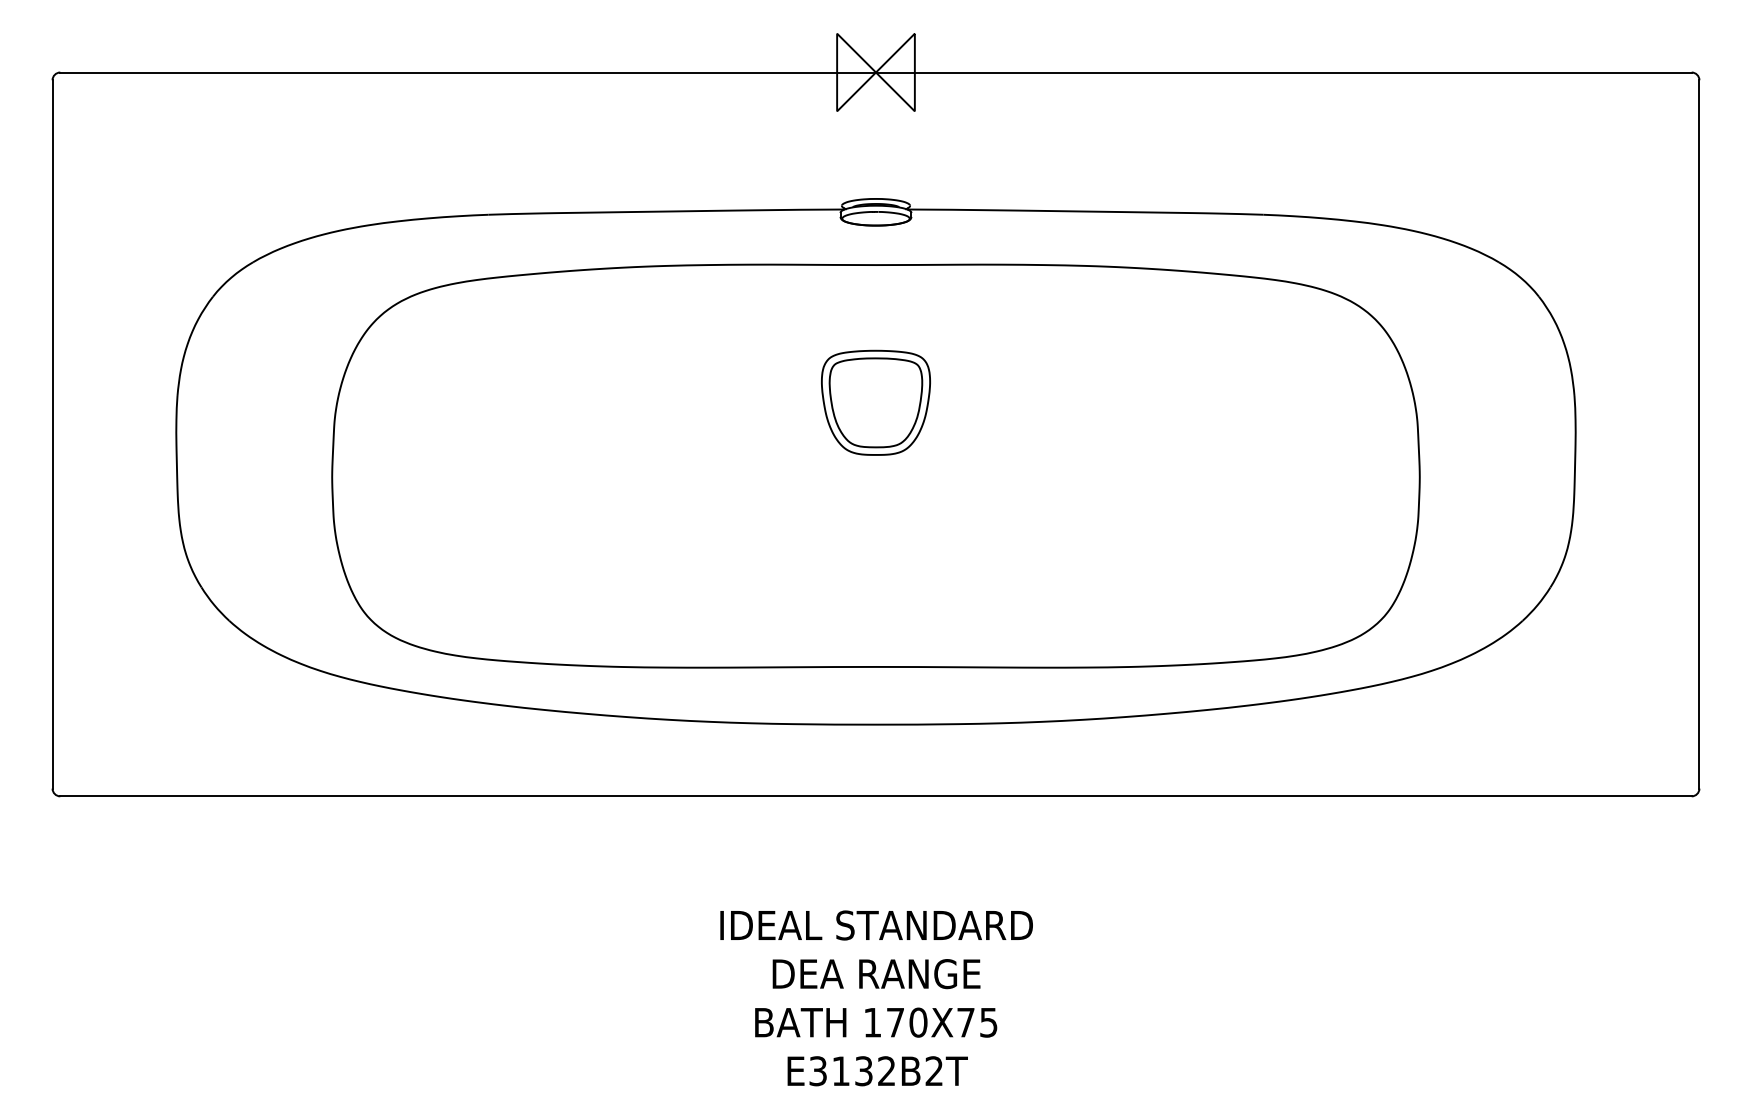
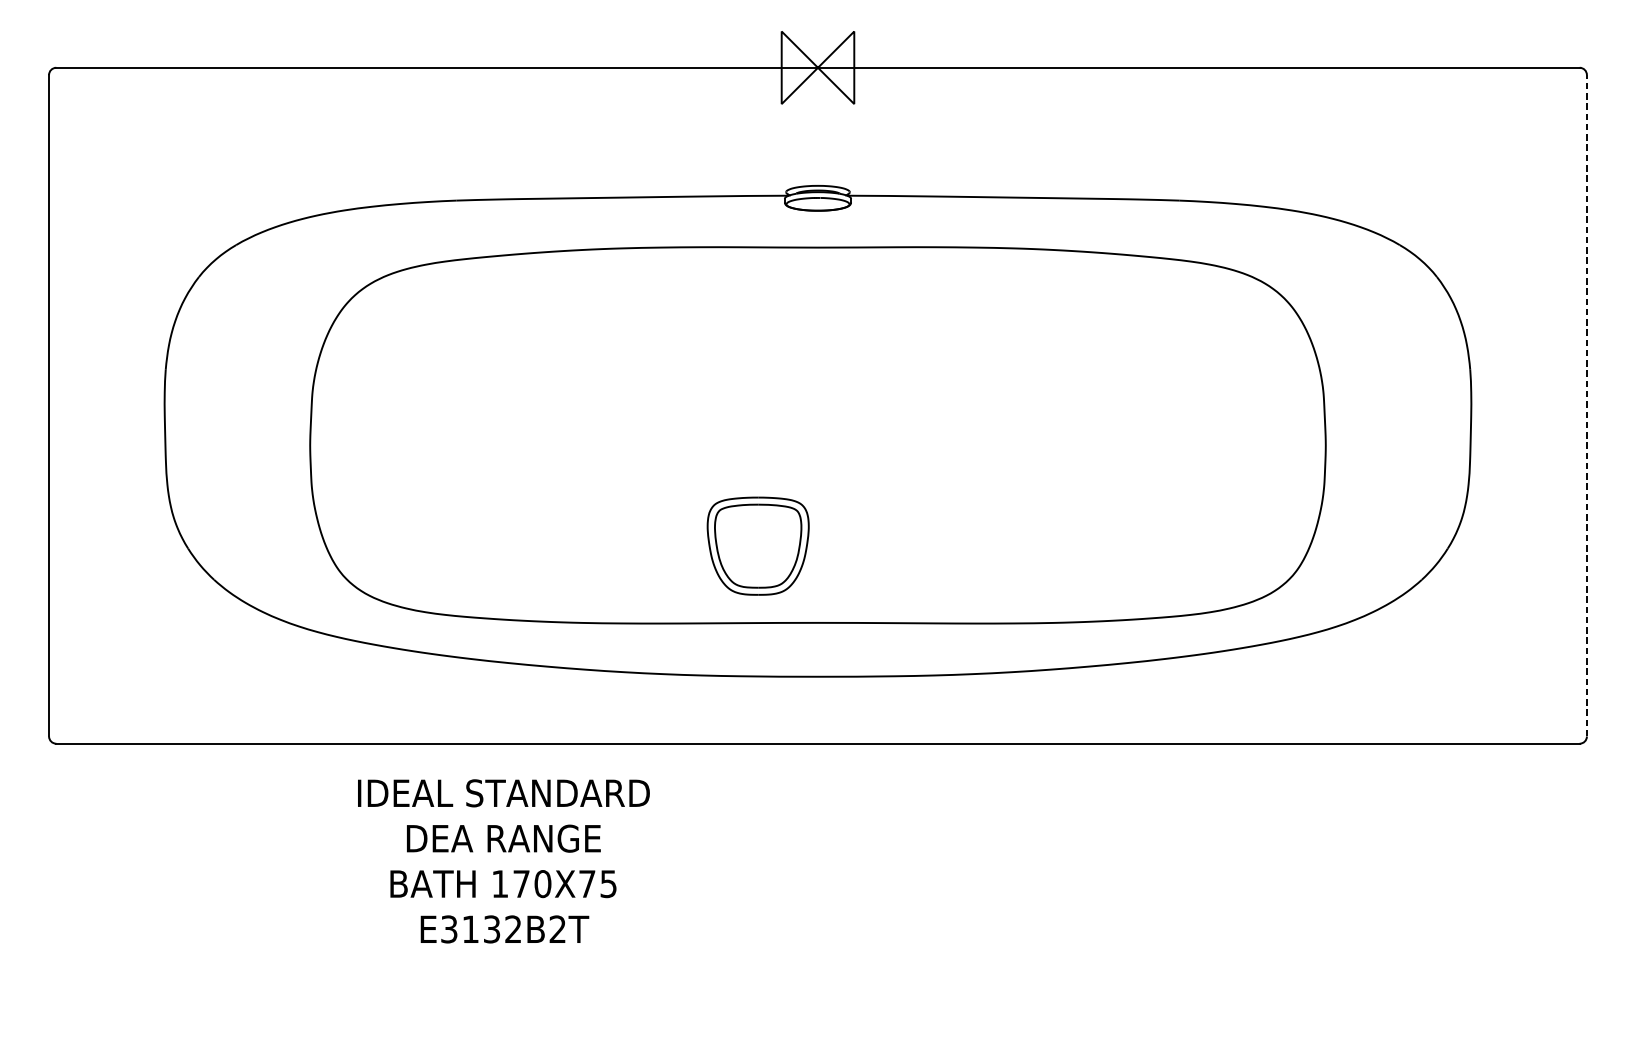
part: (875, 402) -> (757, 545), moved
line: (1699, 433) -> (1586, 404), solid -> dashed
text: (876, 998) -> (503, 861), moved

